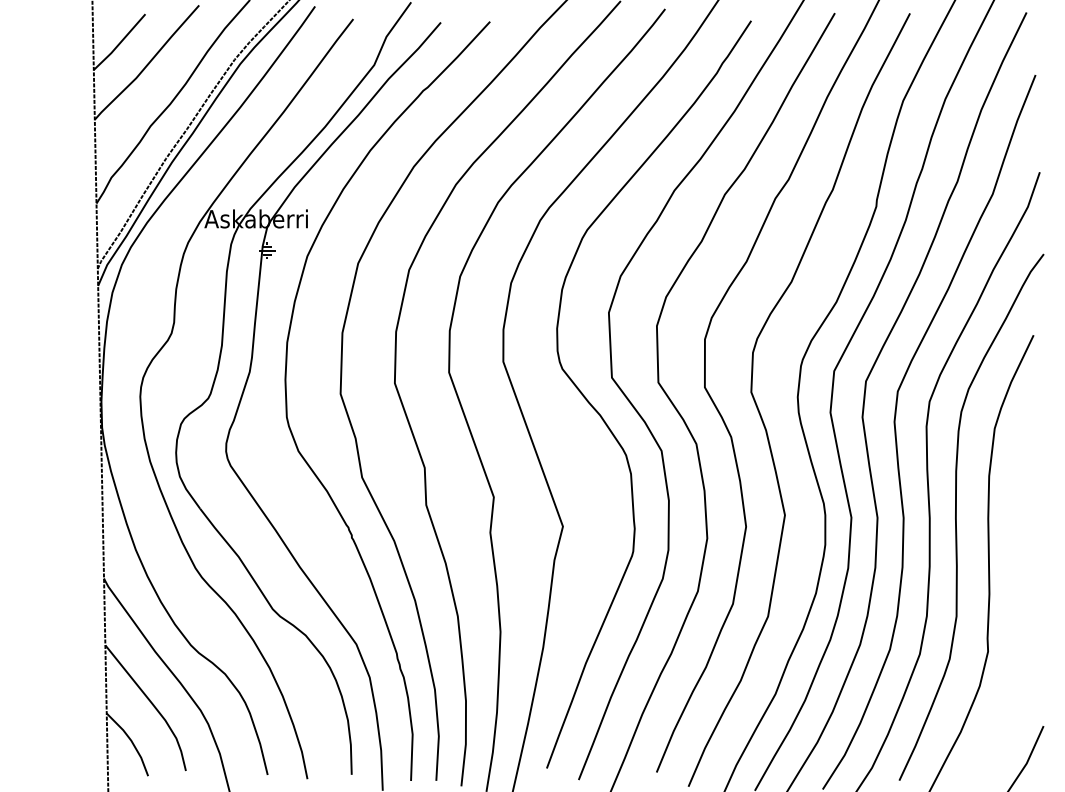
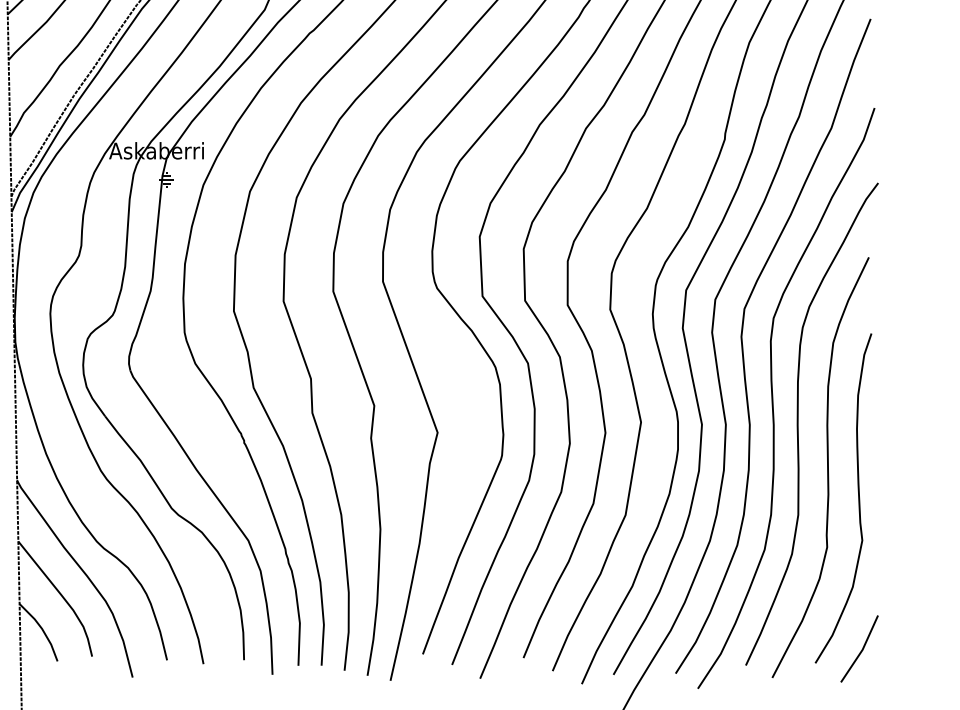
curve: (1021, 594) -> (857, 494), added

